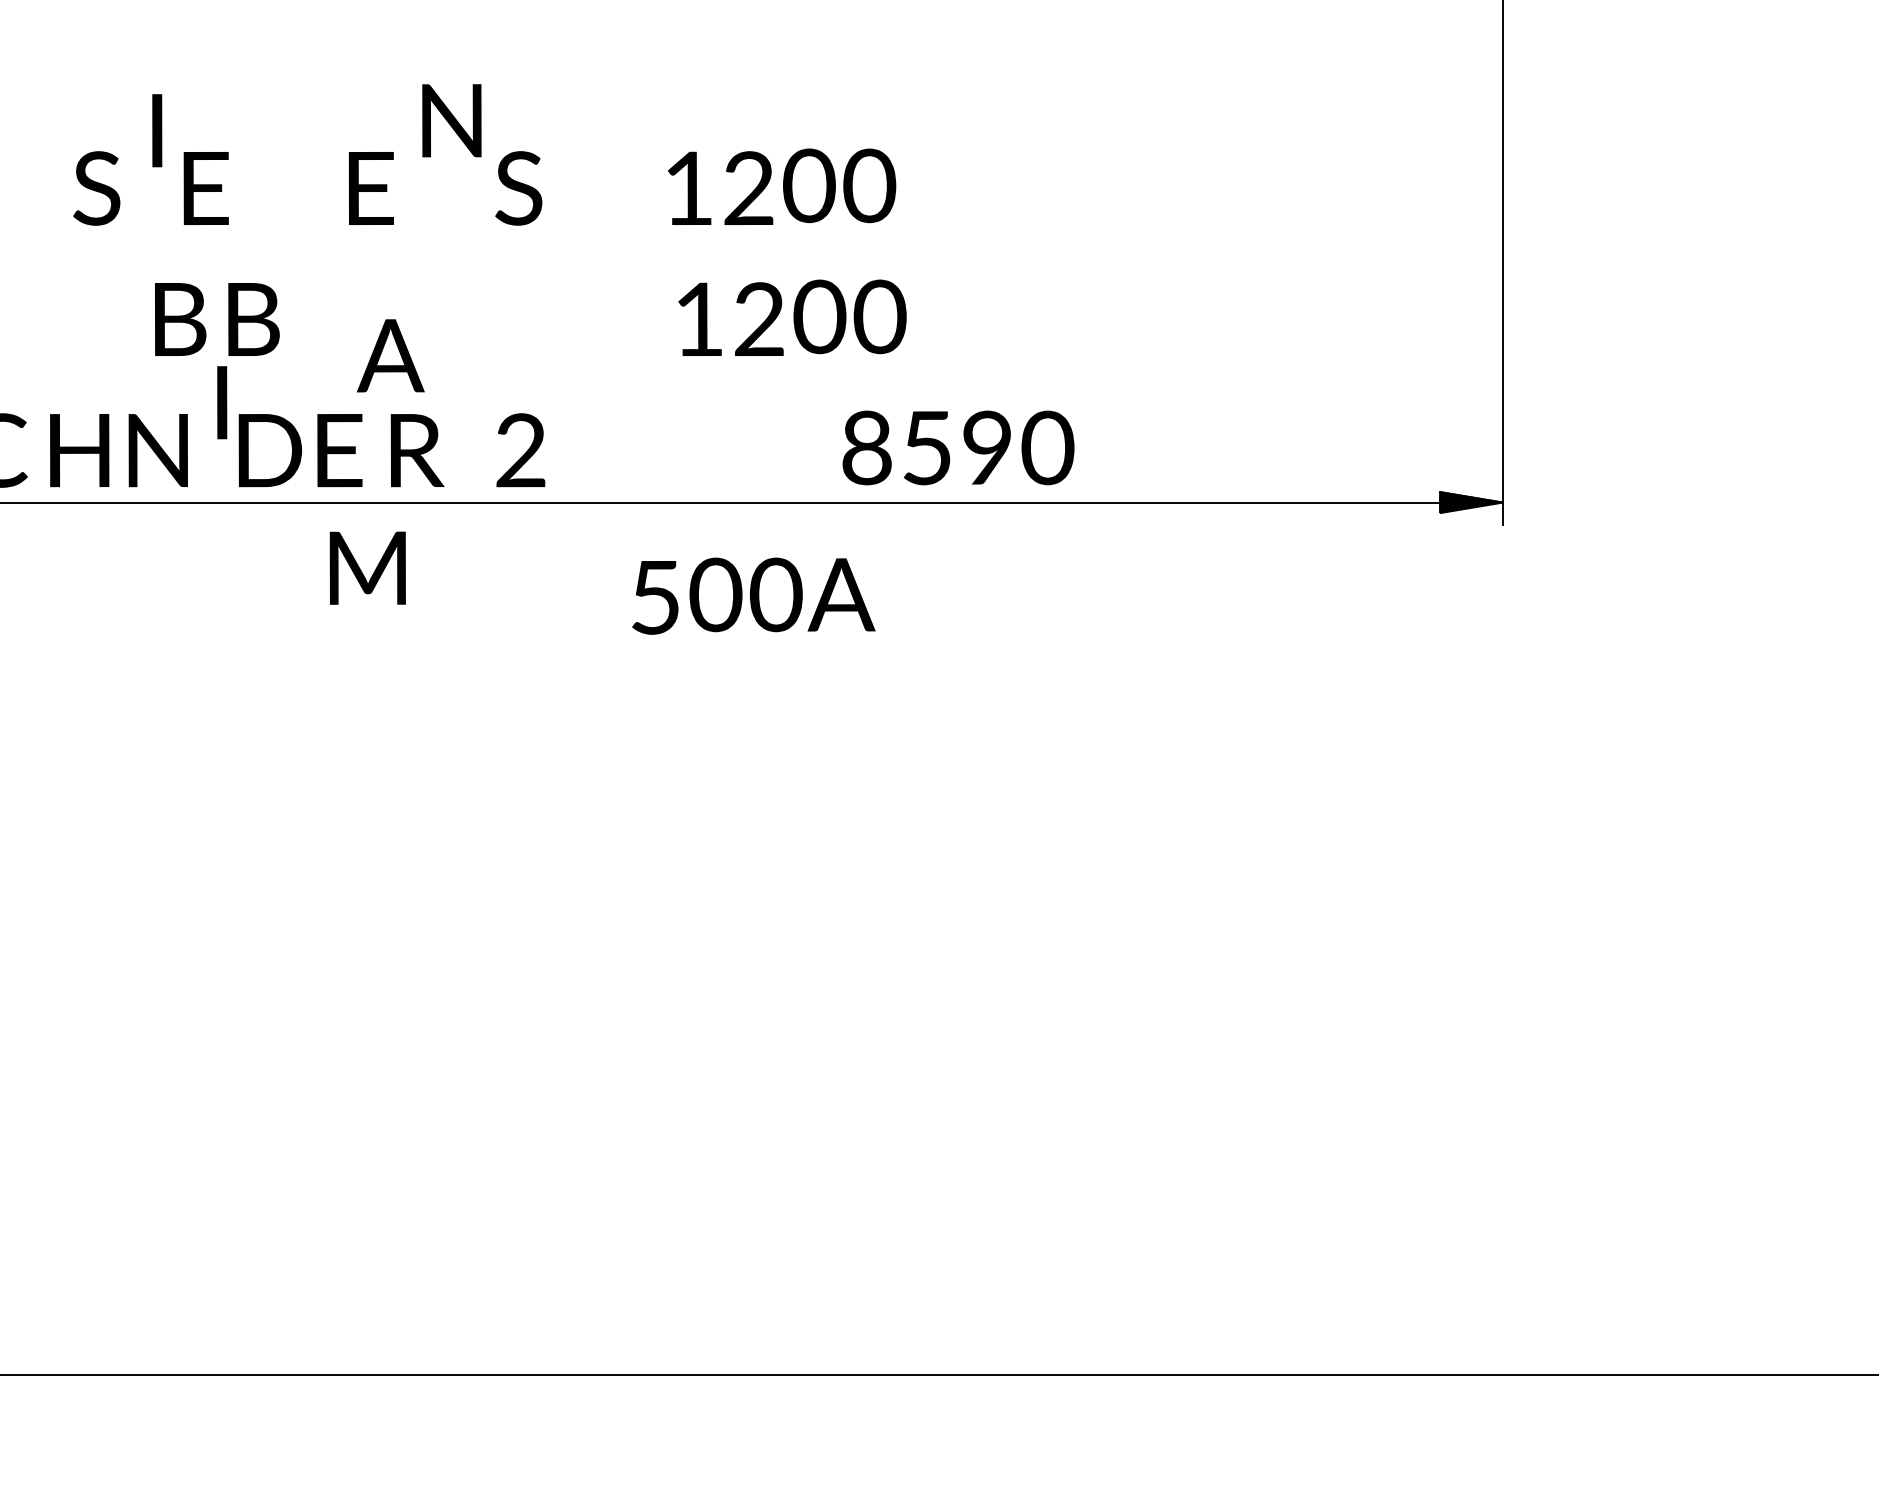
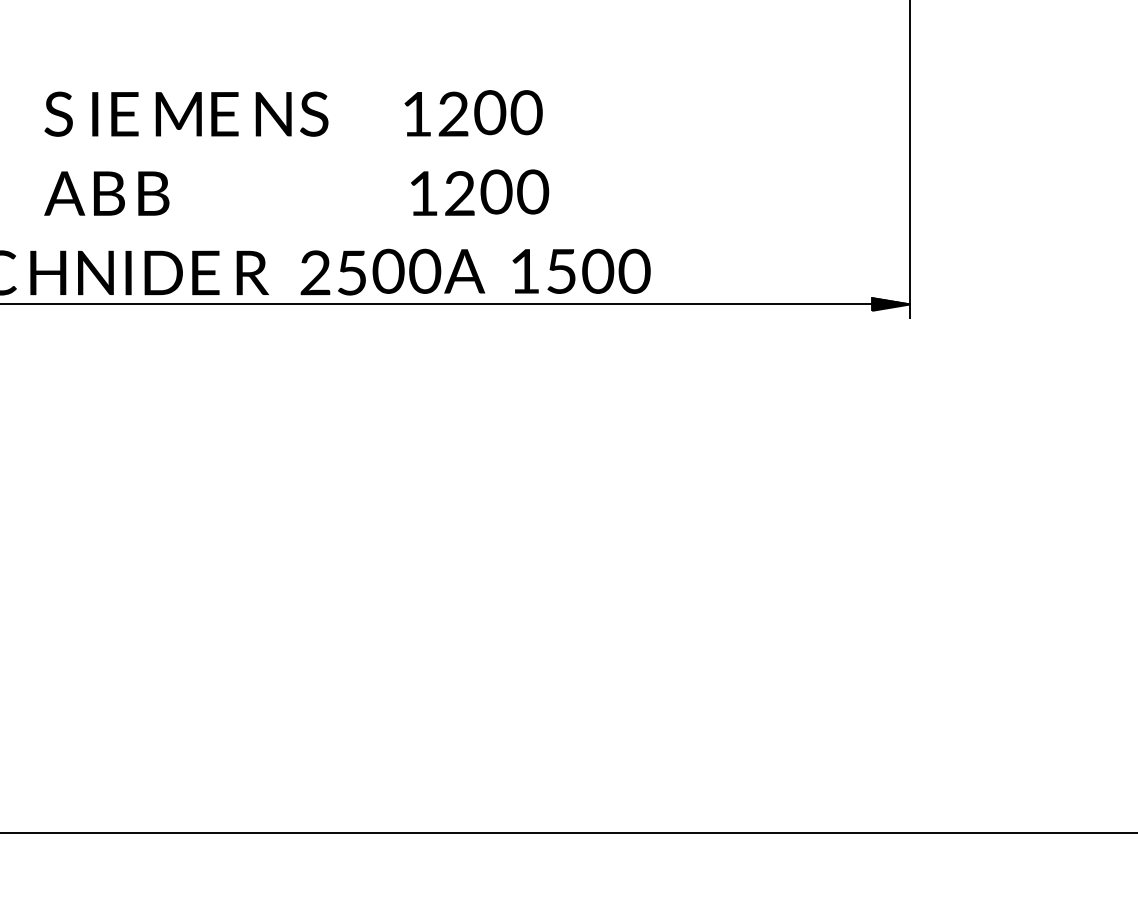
text: (451, 121) -> (273, 114), moved
text: (157, 131) -> (95, 114), moved
text: (390, 355) -> (64, 193), moved
text: (222, 401) -> (128, 272), moved
text: (867, 446) -> (525, 270), 8 -> 1
text: (988, 448) -> (598, 271), 9 -> 0
text: (367, 568) -> (178, 114), moved
text: (753, 595) -> (411, 271), moved

